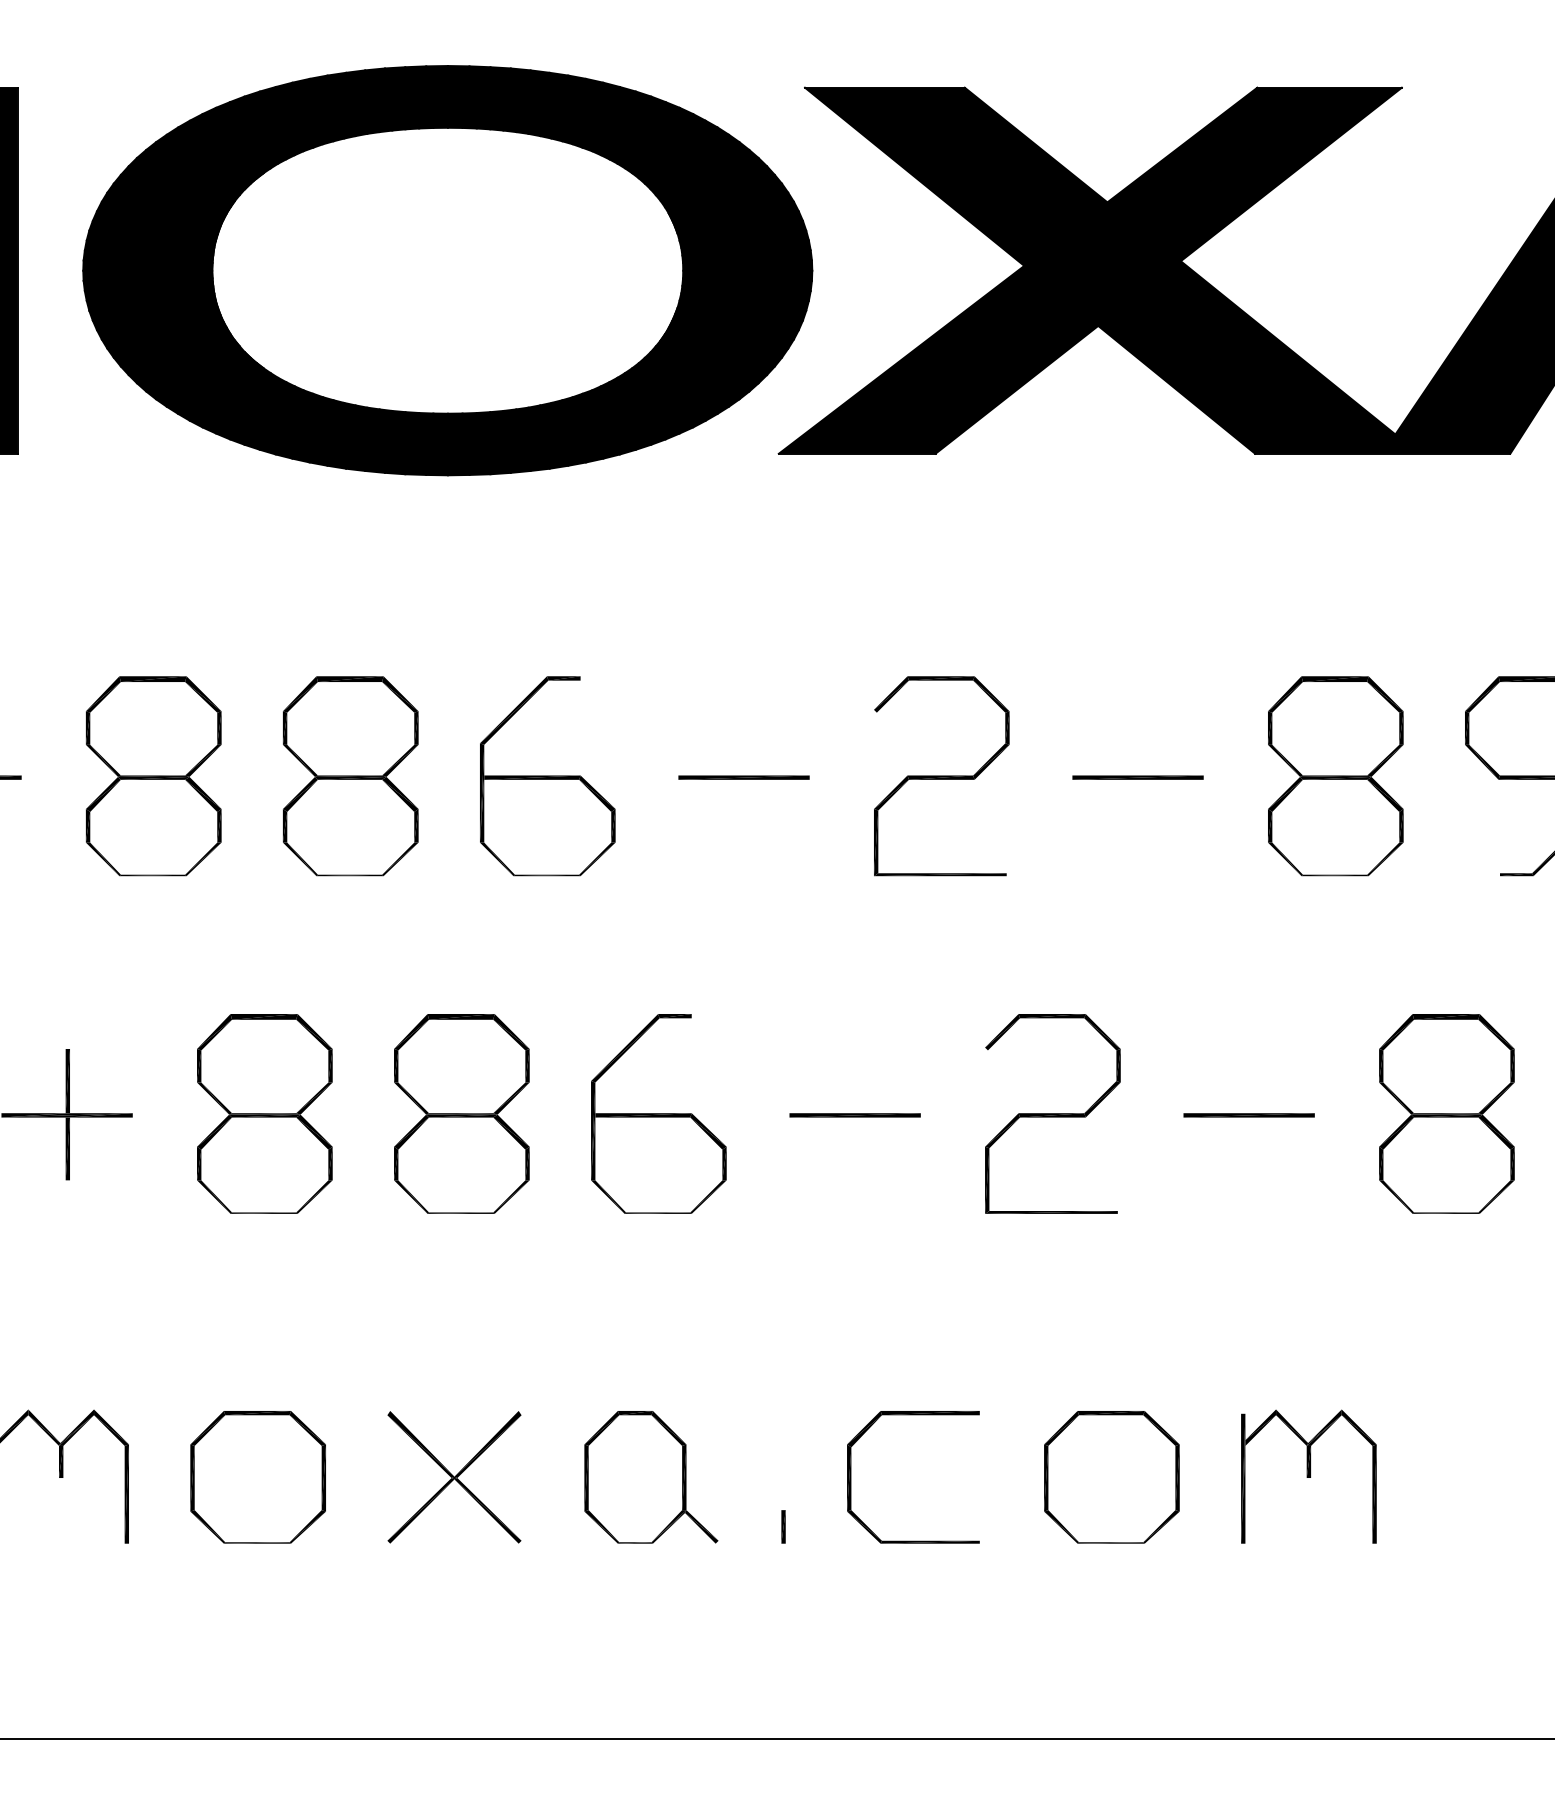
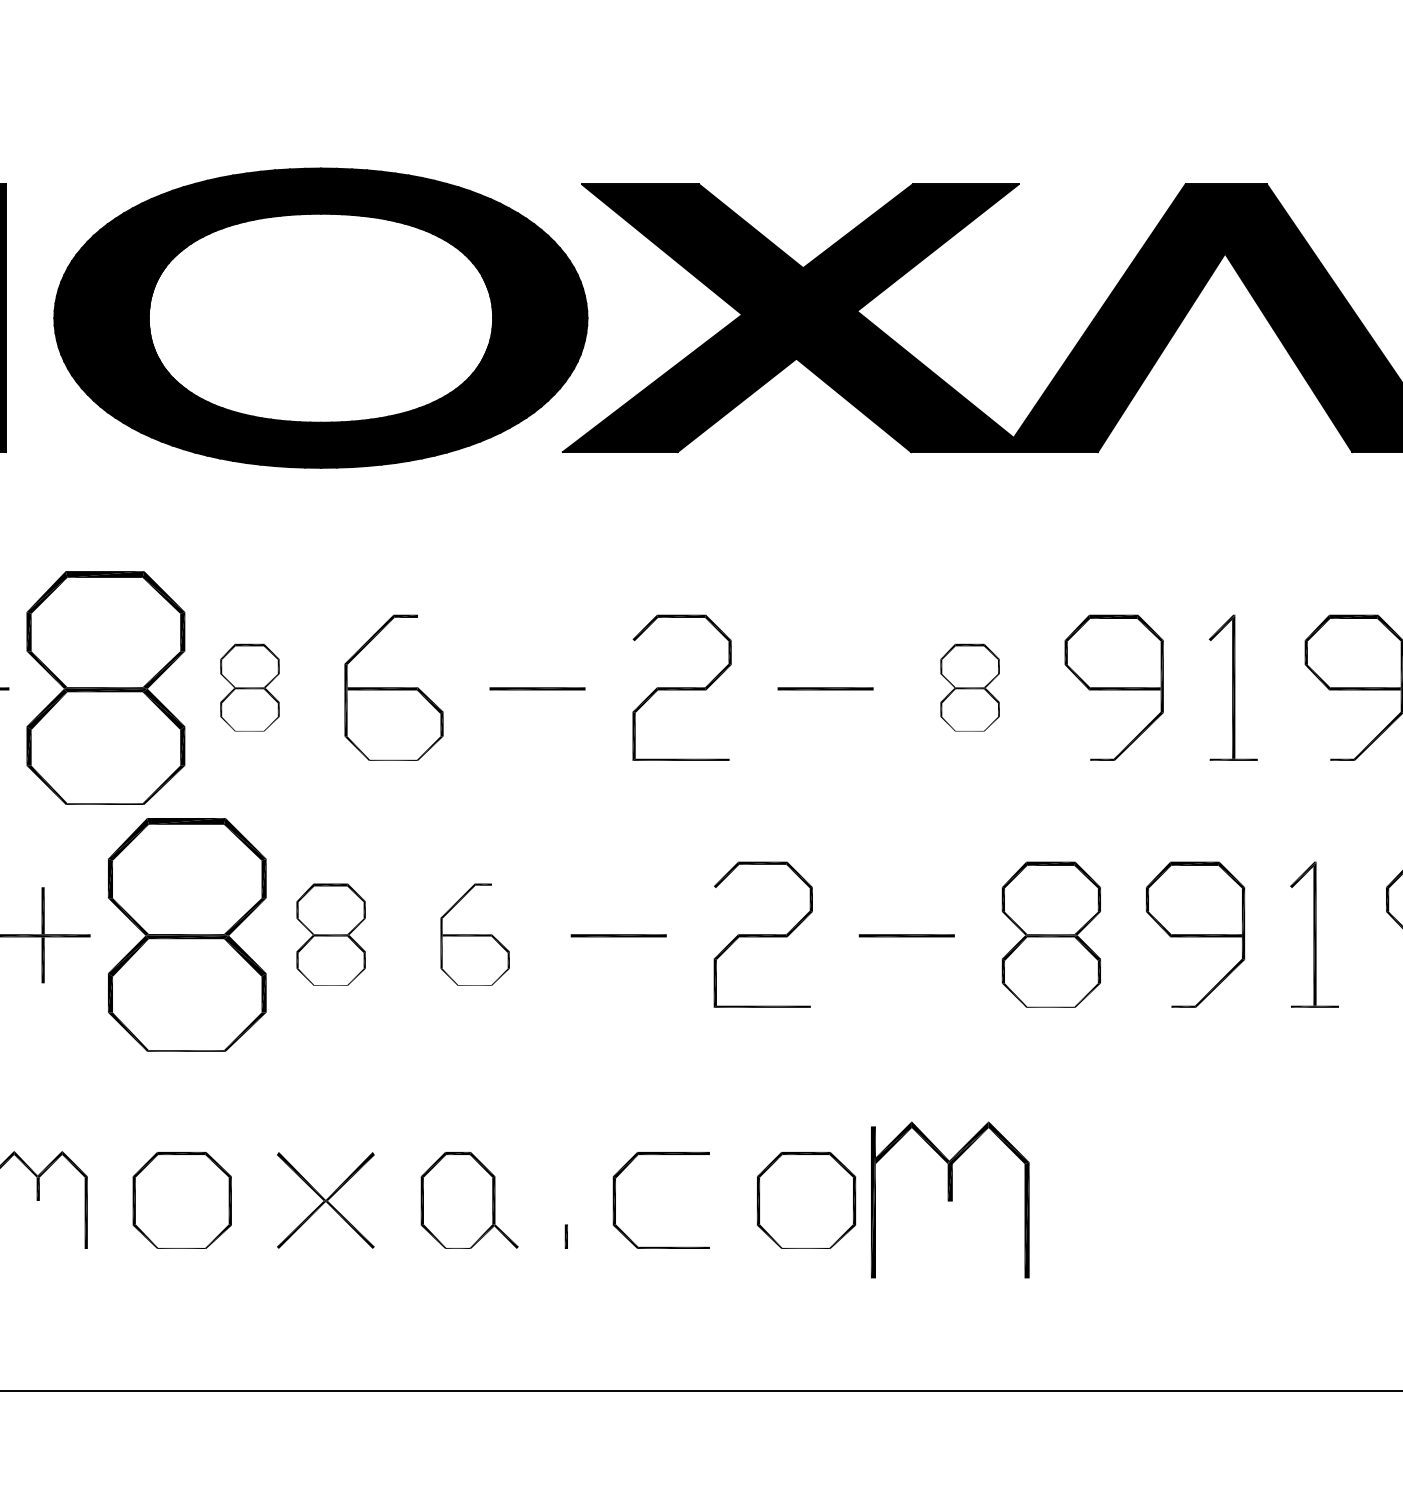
part: (153, 775) -> (105, 687), size x1.6
part: (350, 775) -> (249, 687), size x0.6
part: (1334, 775) -> (969, 687), size x0.6
part: (263, 1113) -> (186, 934), size x1.6
part: (460, 1113) -> (330, 934), size x0.7
part: (657, 1113) -> (474, 934), size x0.7
part: (1308, 1476) -> (950, 1199), size x1.6

